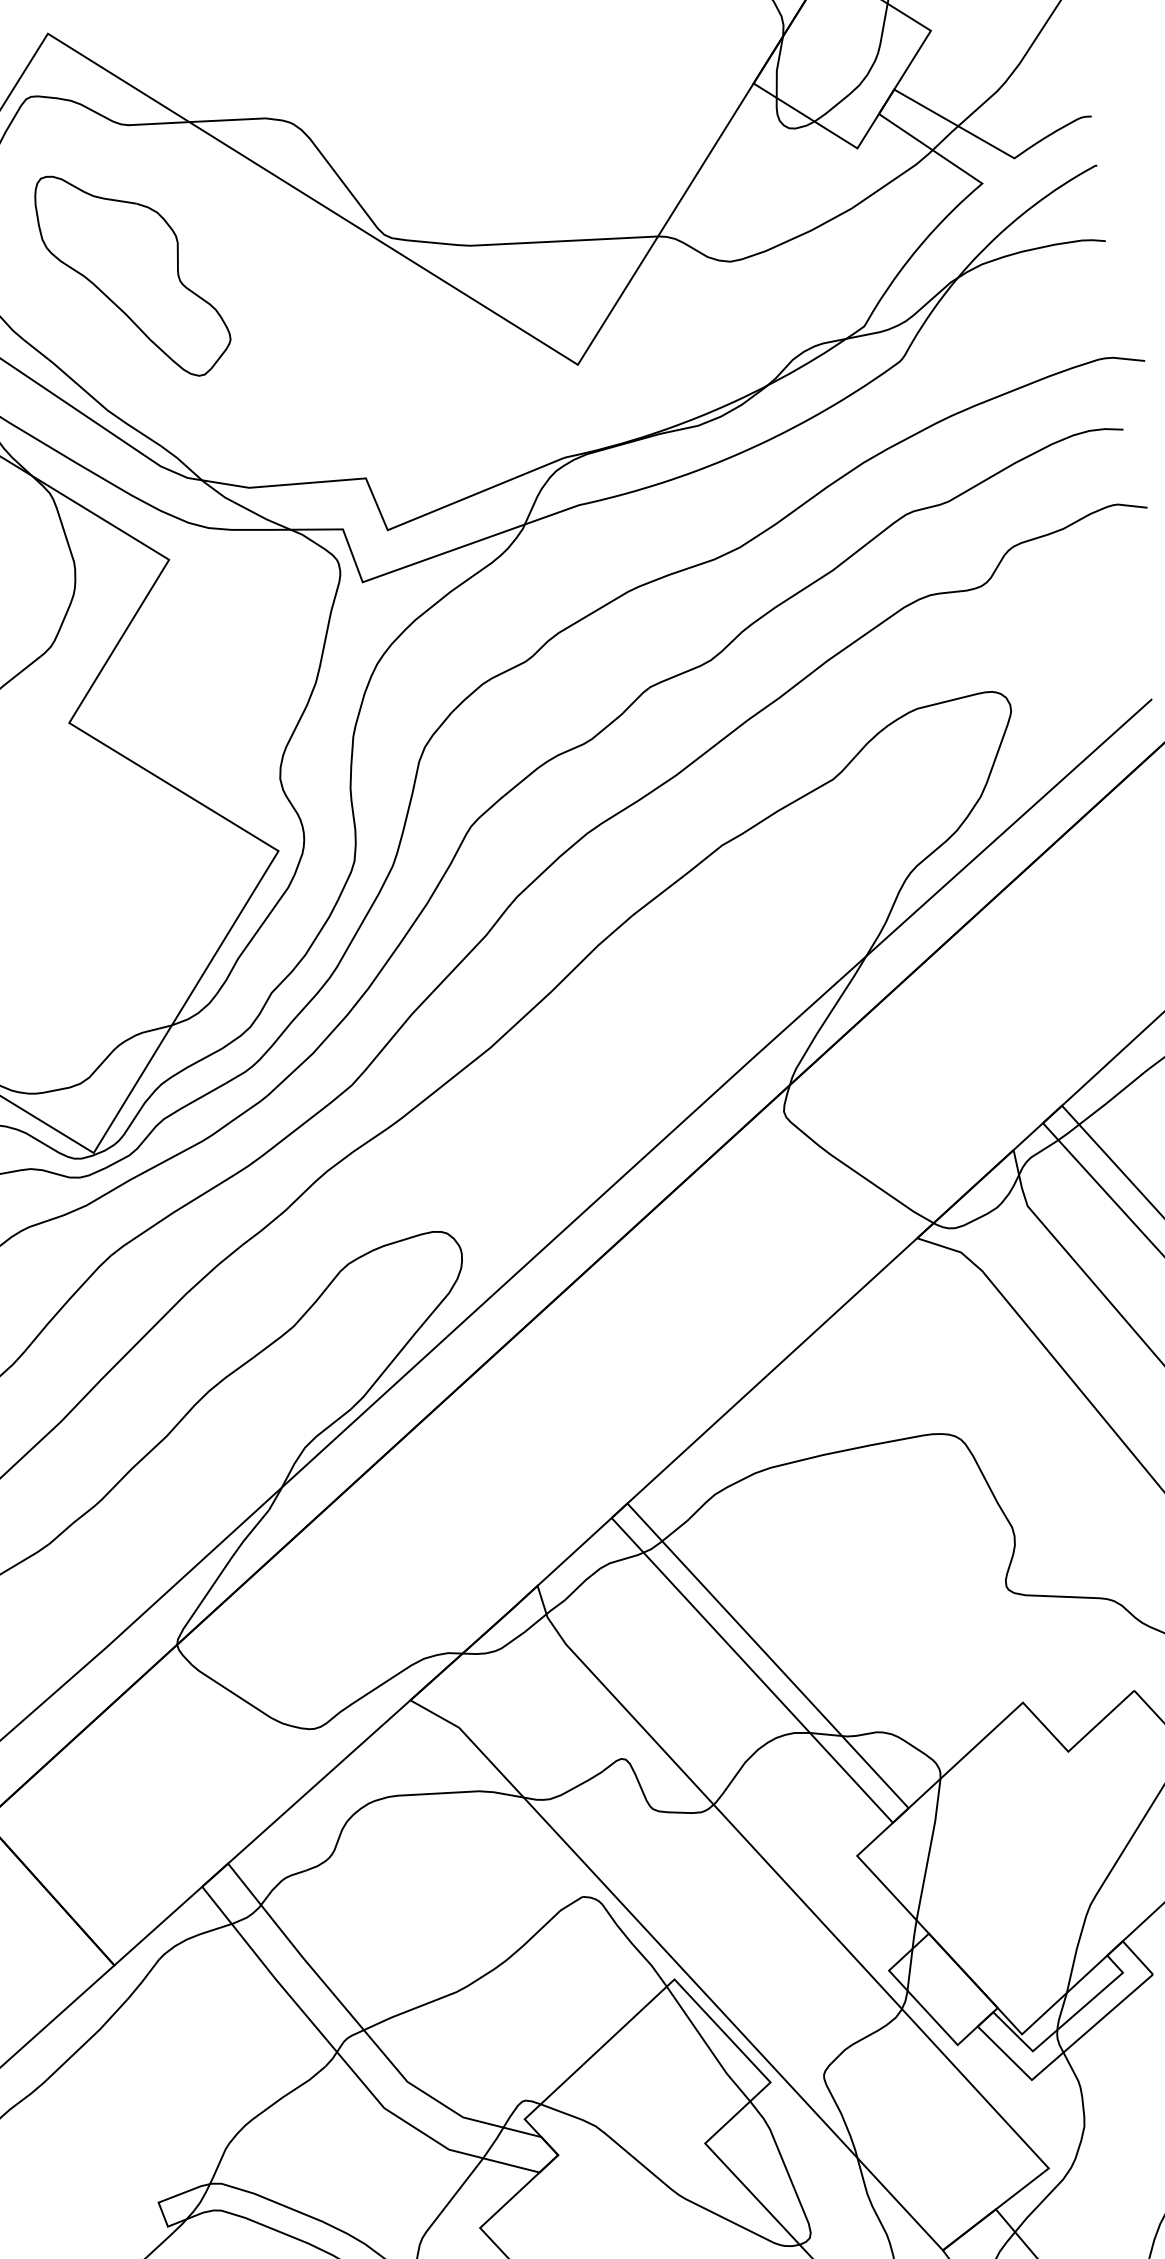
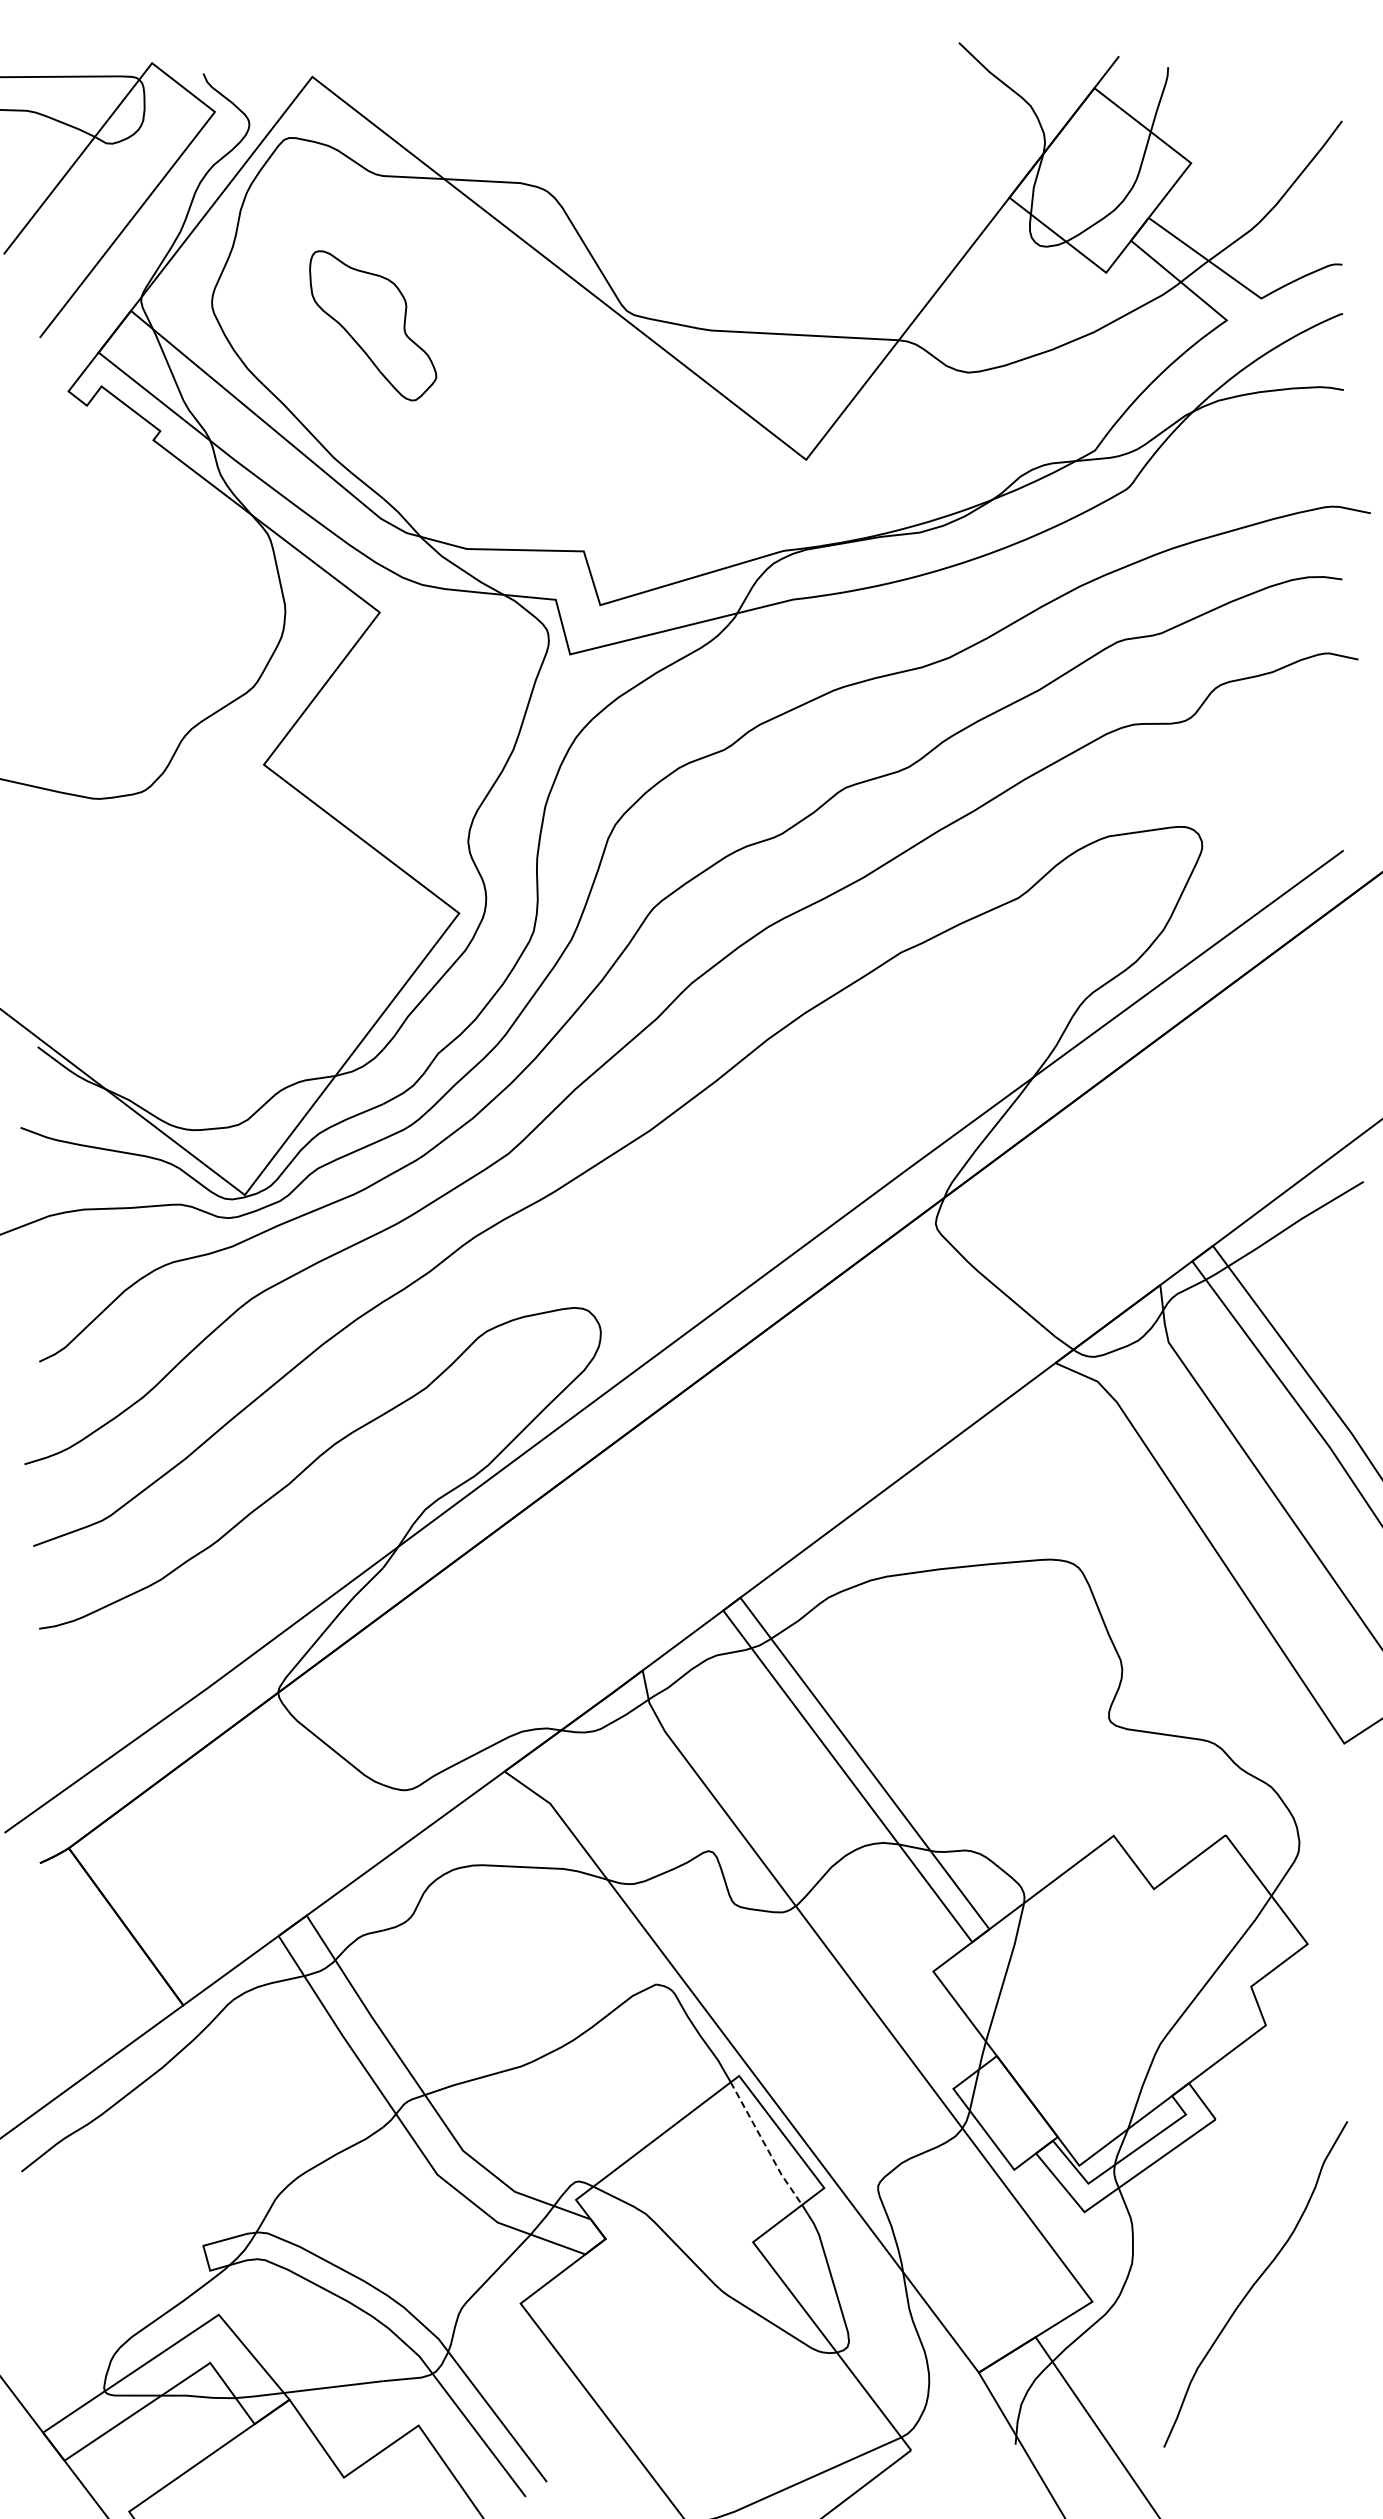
part: (133, 274) -> (373, 325), size x0.7
line: (707, 2045) -> (765, 2145), solid -> dashed

